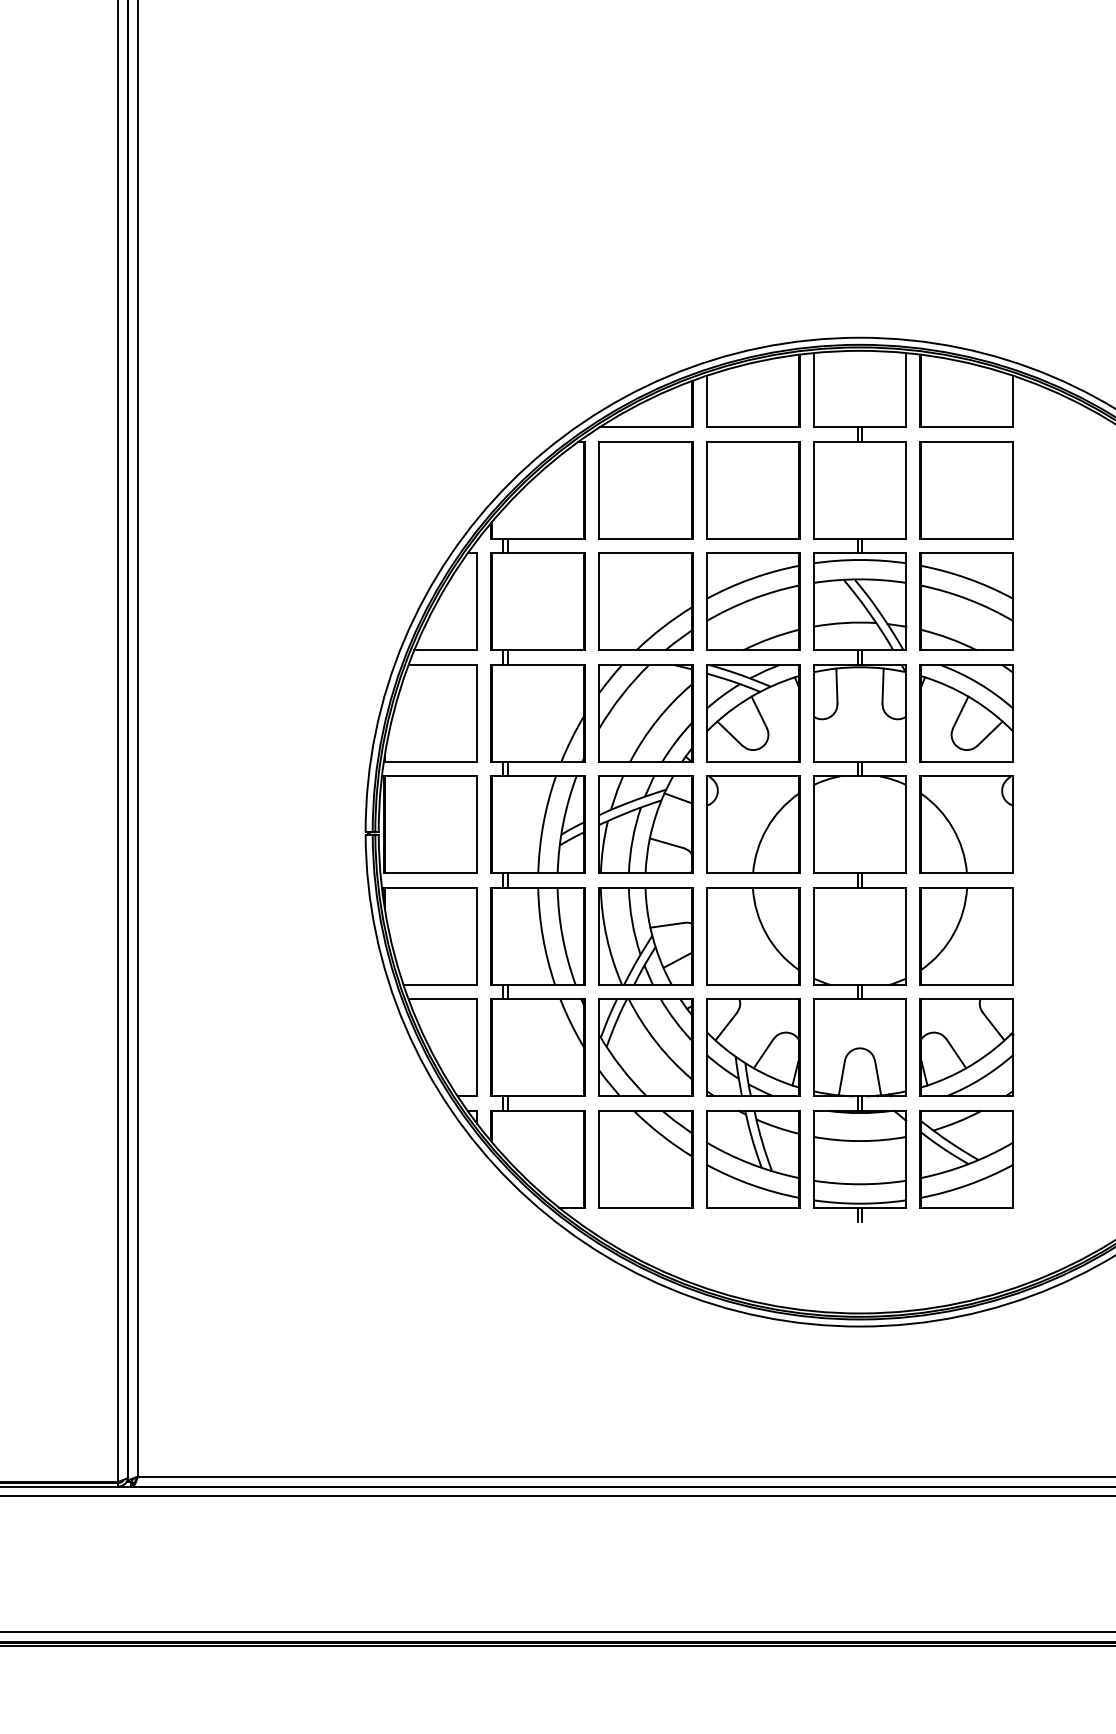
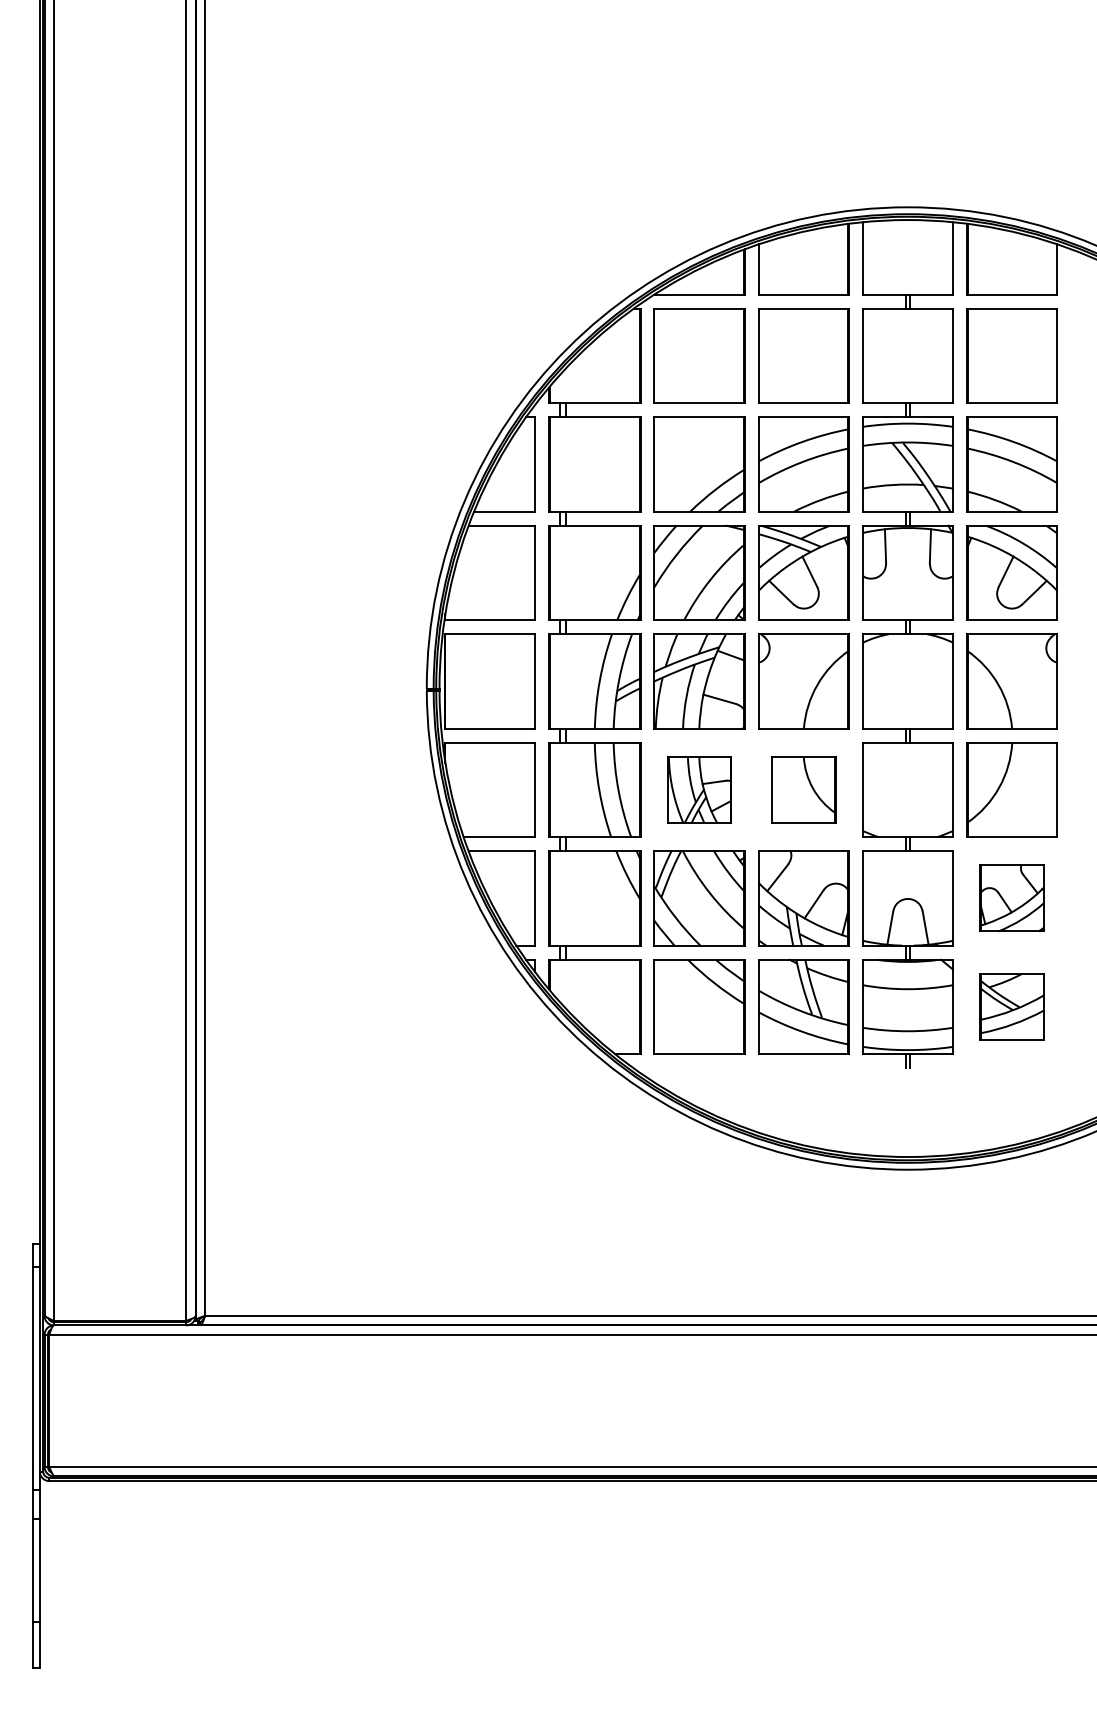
part: (645, 935) -> (699, 789), size x0.7
part: (752, 935) -> (803, 789), size x0.7
part: (967, 1047) -> (1012, 898), size x0.7
part: (966, 1158) -> (1011, 1006), size x0.7

